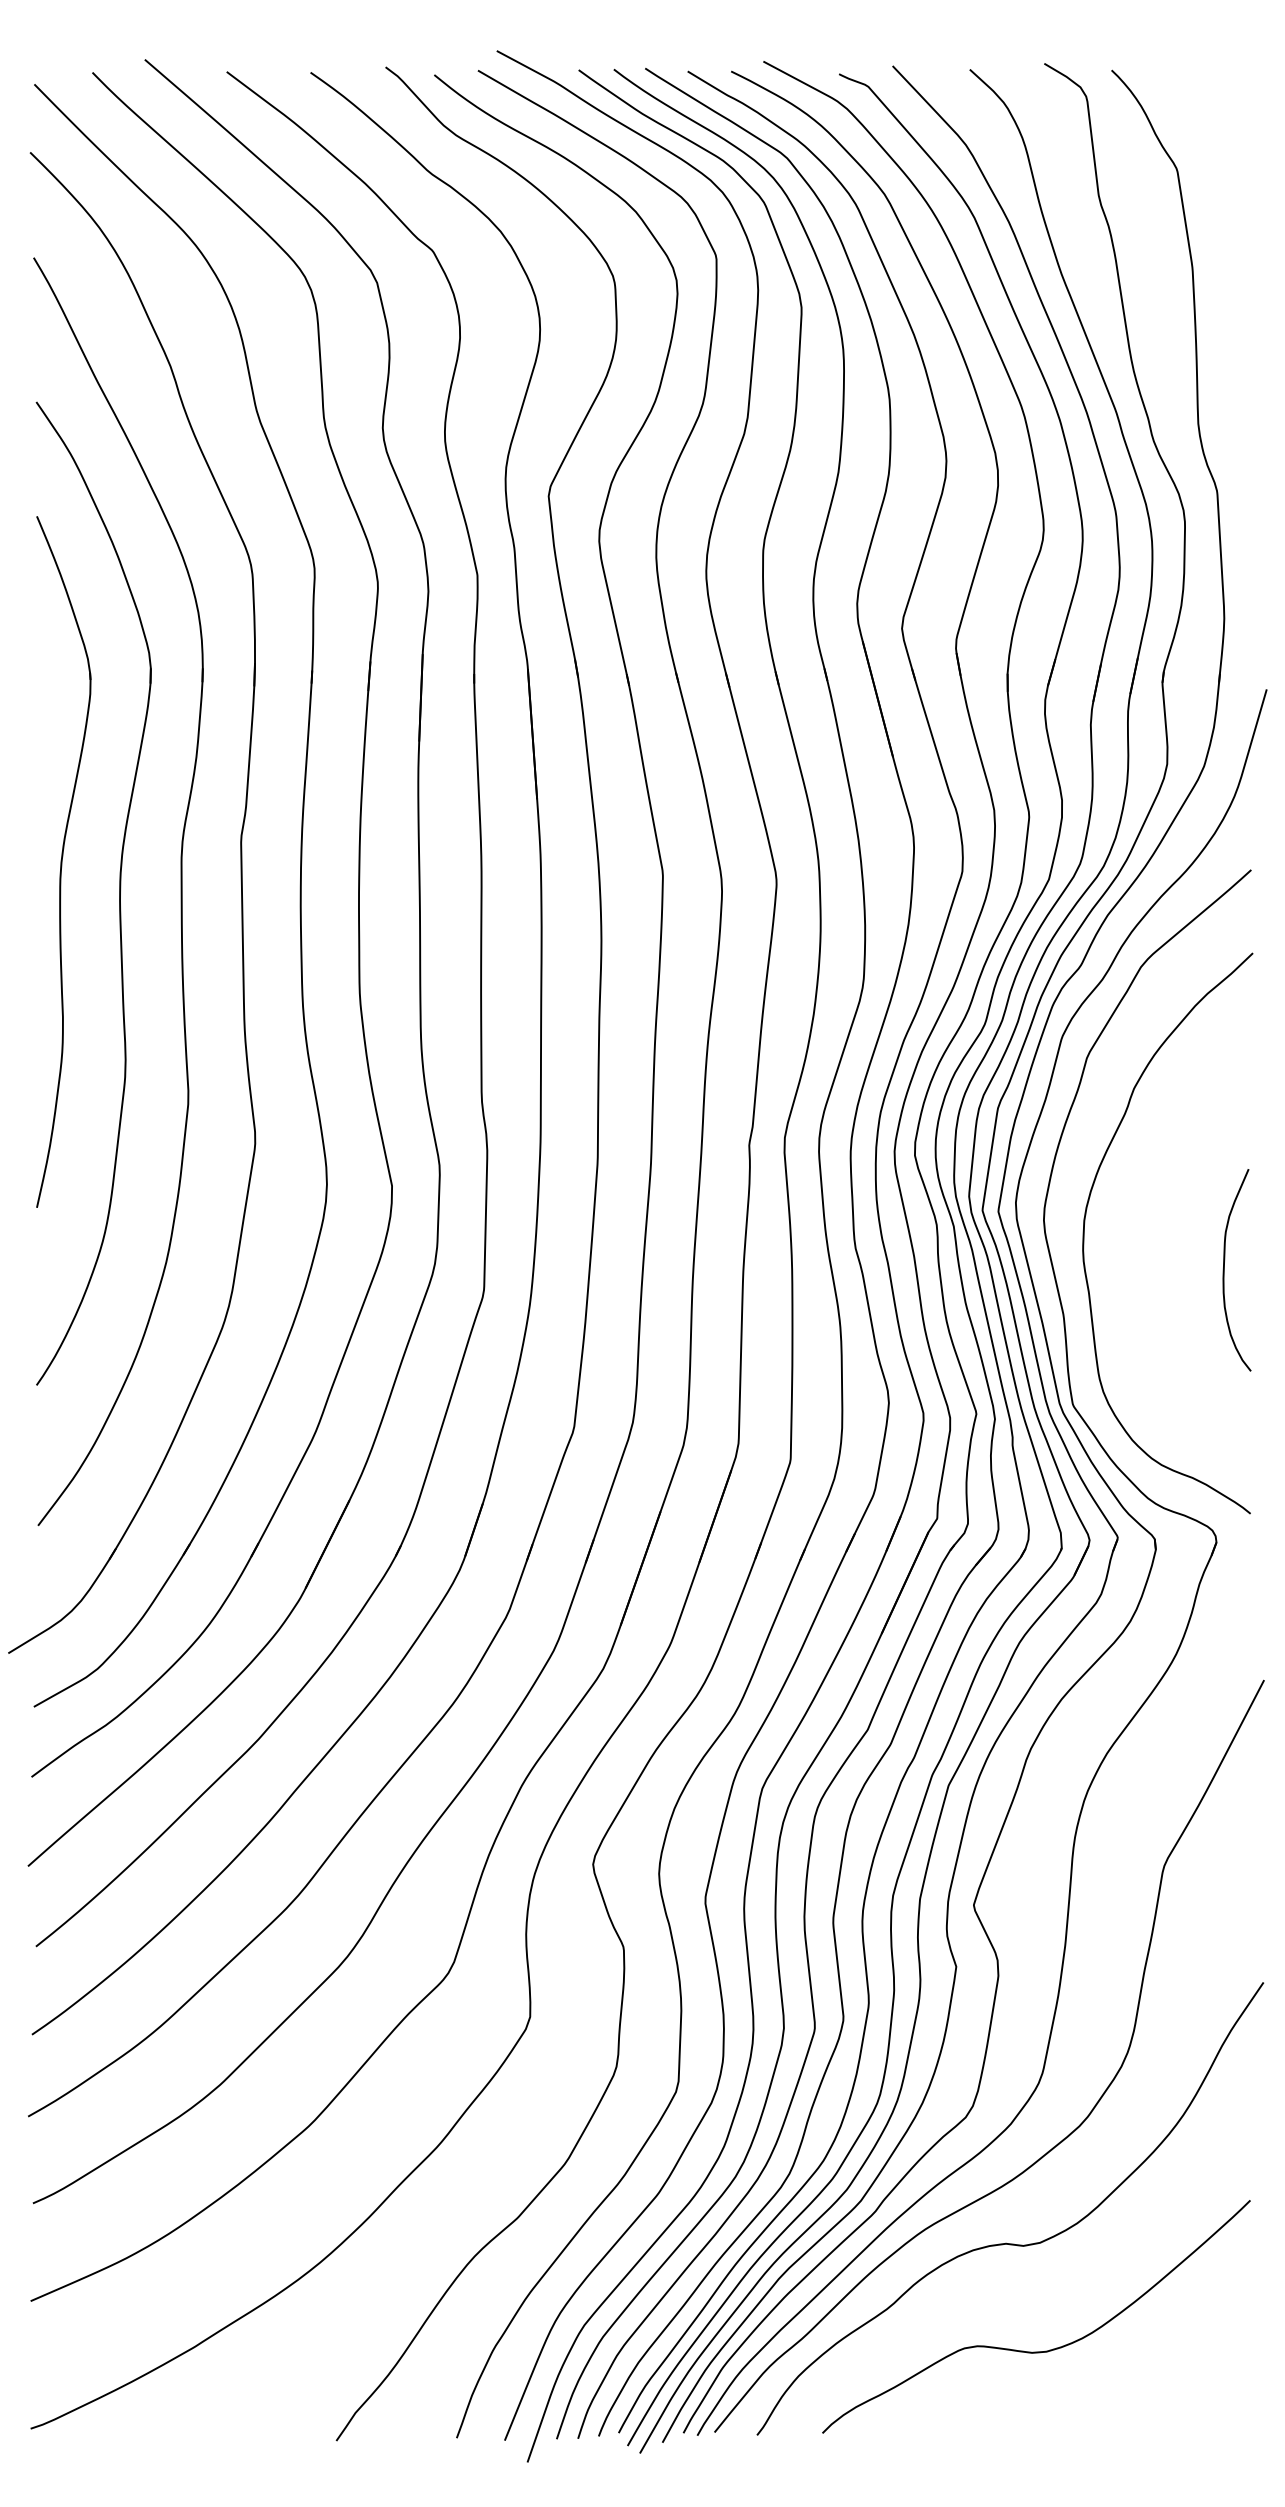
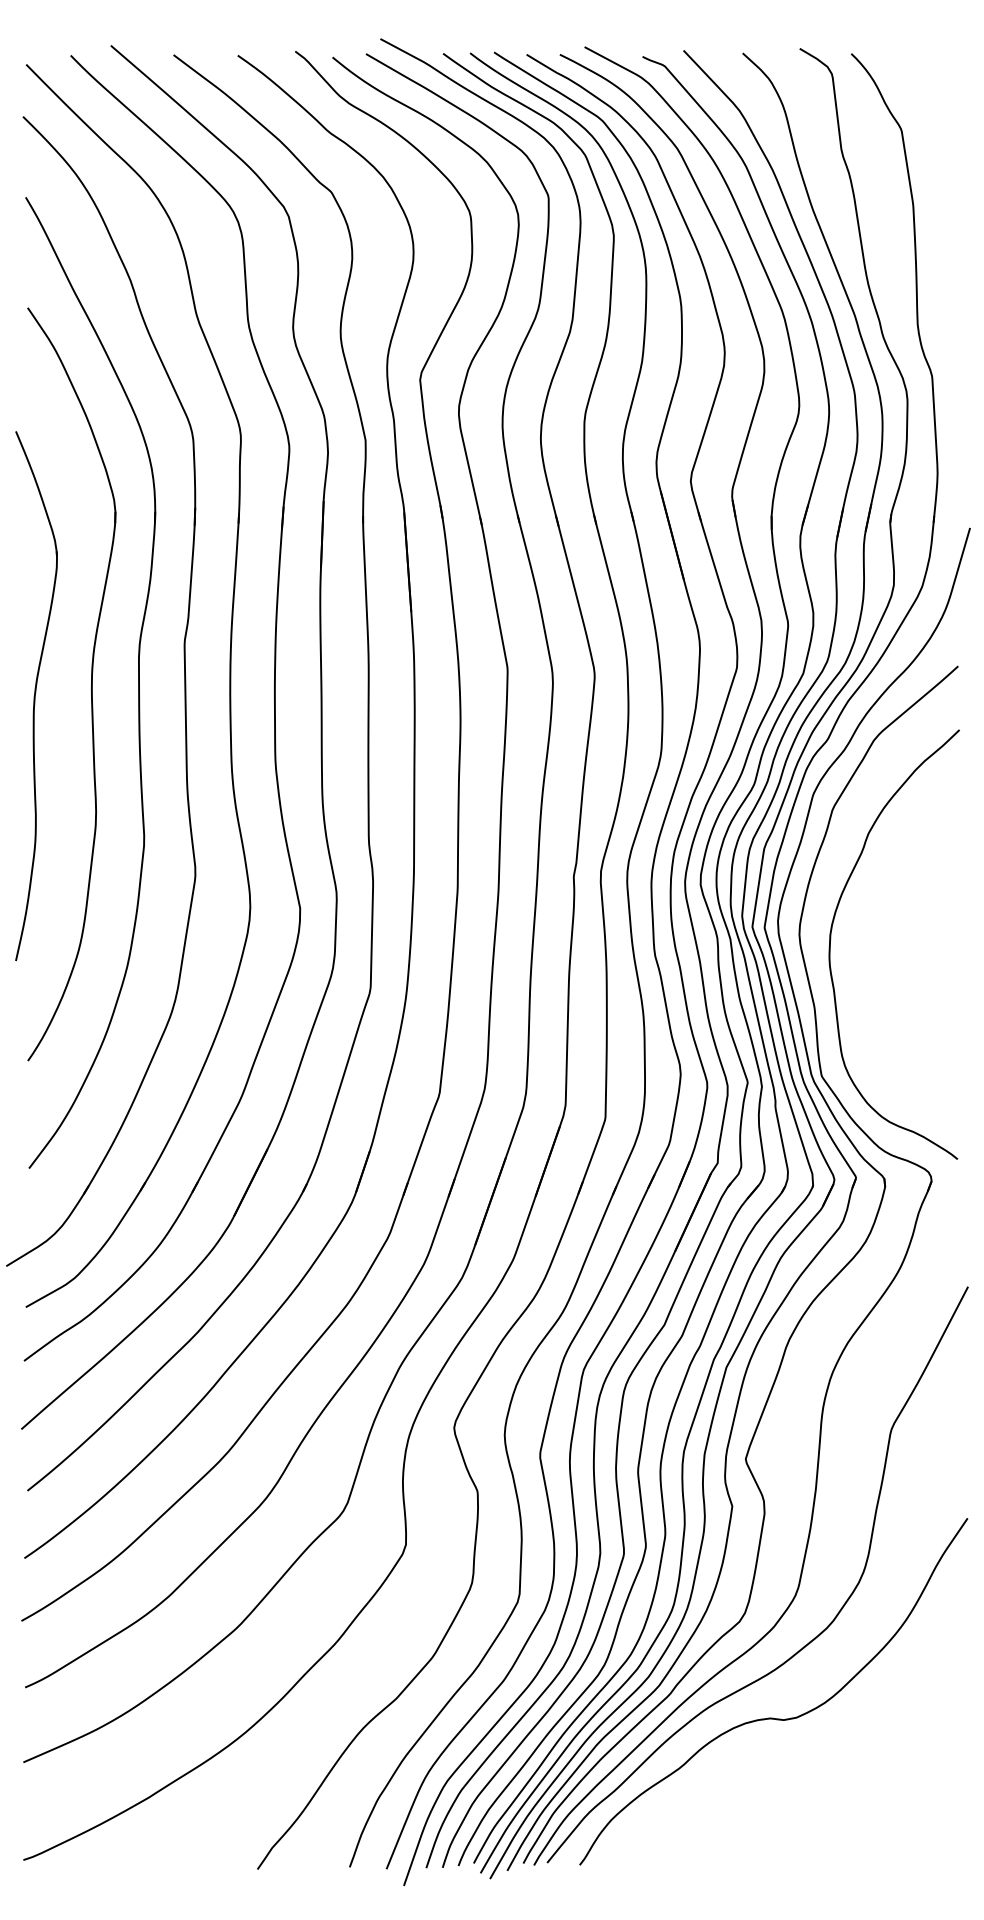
part: (63, 861) -> (36, 695), moved
curve: (1224, 1270) -> (937, 973), removed
curve: (1036, 2351) -> (793, 1800), removed

